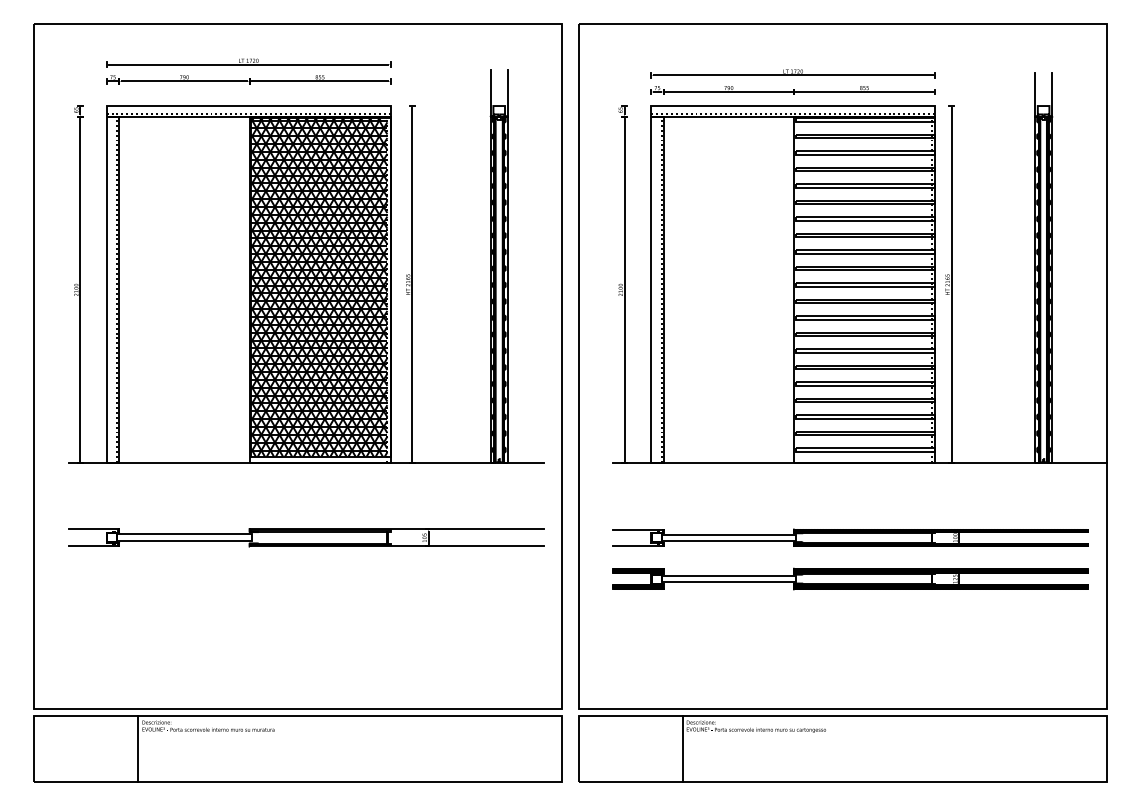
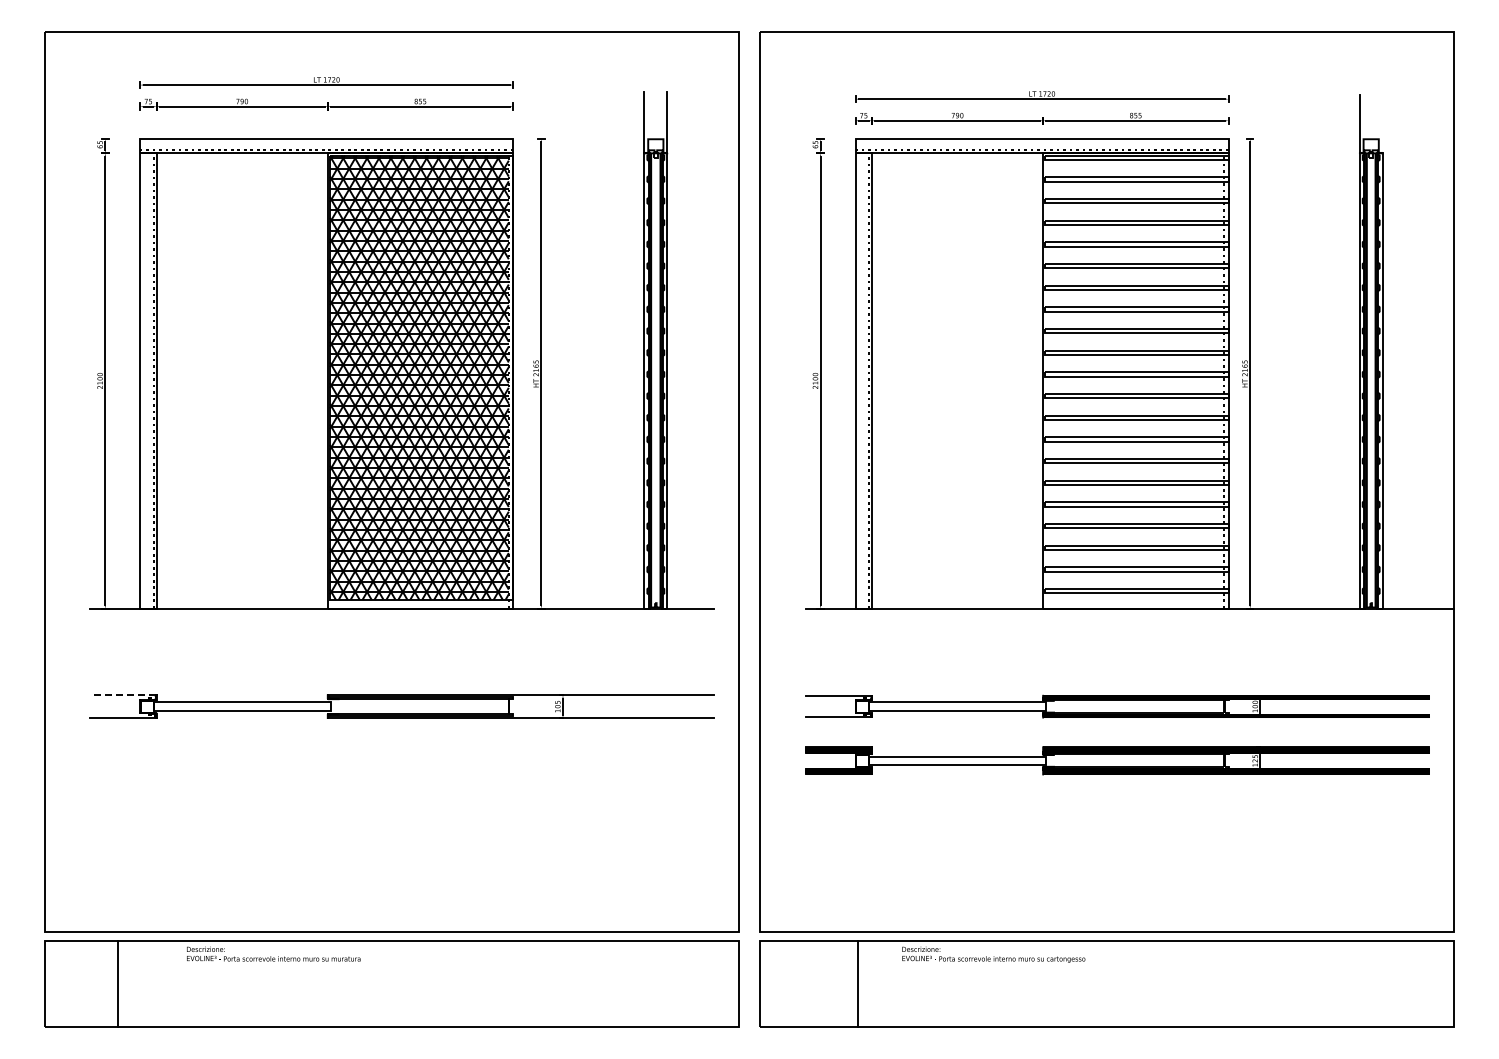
line: (1052, 94) -> (1382, 124), removed
line: (94, 529) -> (123, 695), solid -> dashed
line: (138, 748) -> (118, 983), moved
line: (682, 748) -> (857, 983), moved

